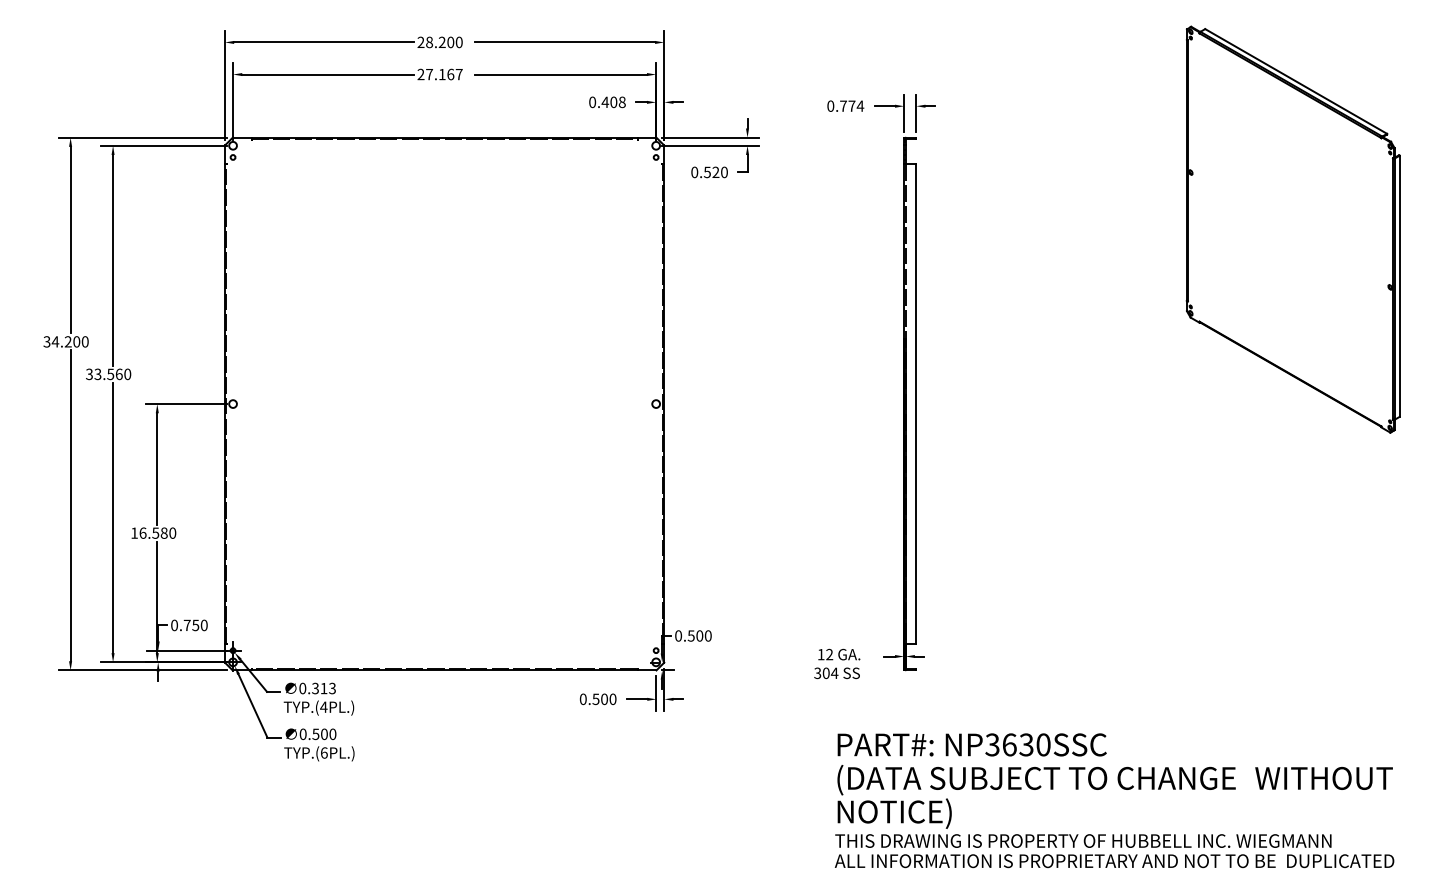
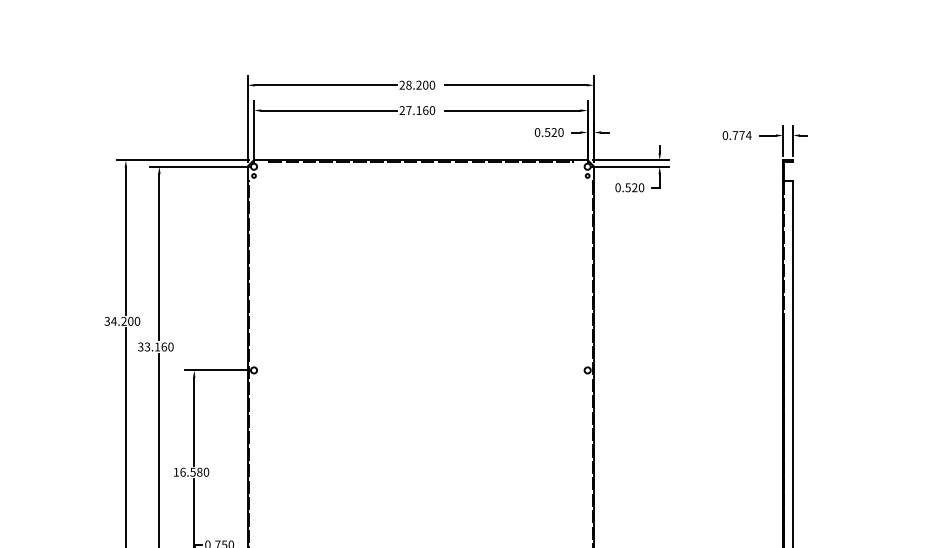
text: (458, 74) -> (431, 110), 27.167 -> 27.160
text: (613, 102) -> (554, 132), 0.408 -> 0.520
text: (110, 374) -> (157, 347), 33.560 -> 33.160

